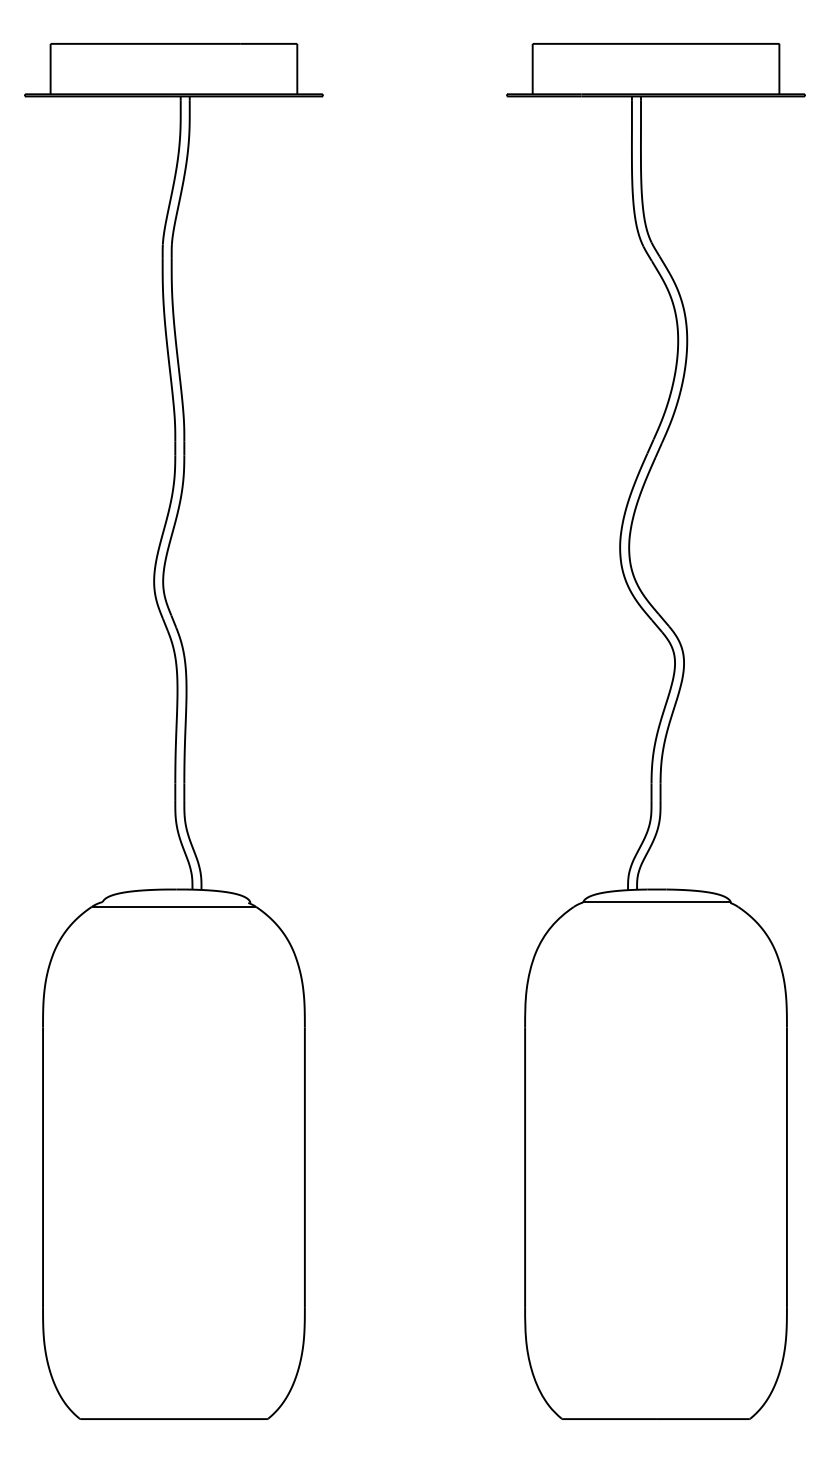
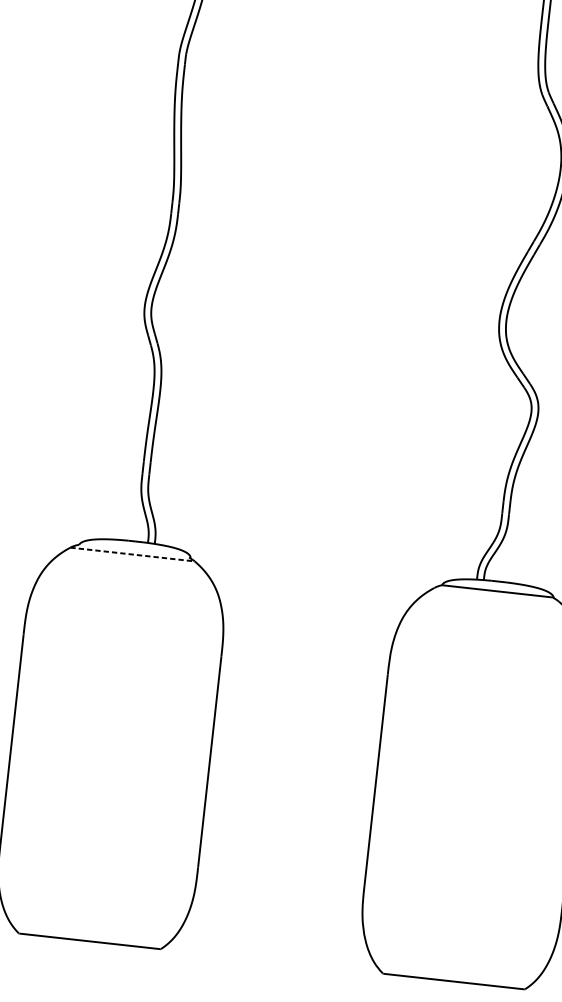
line: (174, 907) -> (132, 554), solid -> dashed

